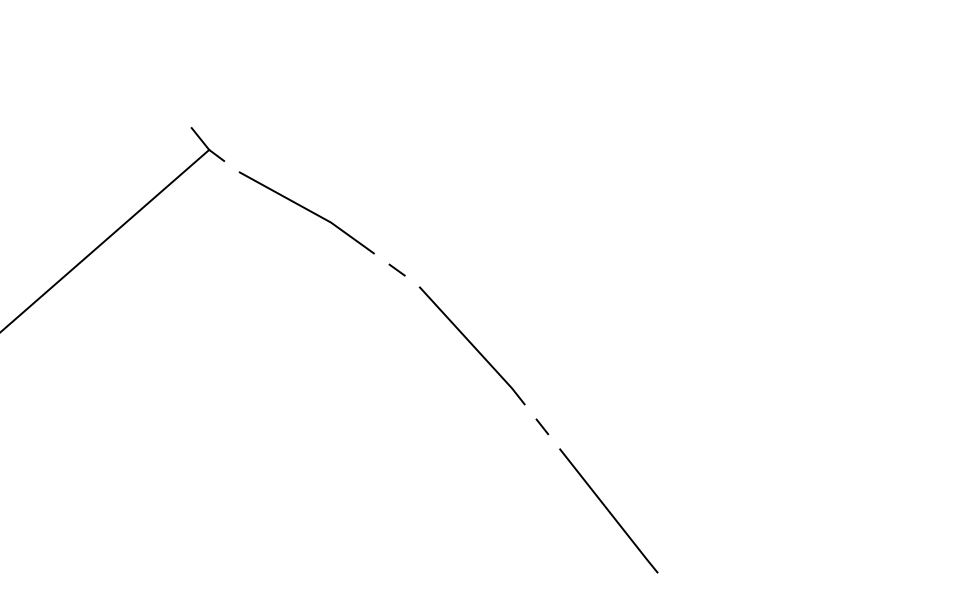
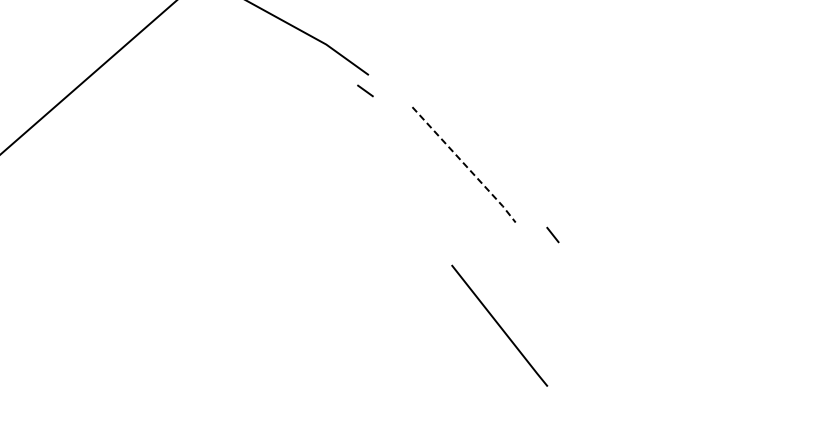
line: (396, 269) -> (364, 90), moved
line: (473, 346) -> (465, 165), solid -> dashed
line: (542, 426) -> (553, 234), moved
line: (608, 510) -> (499, 325), moved

